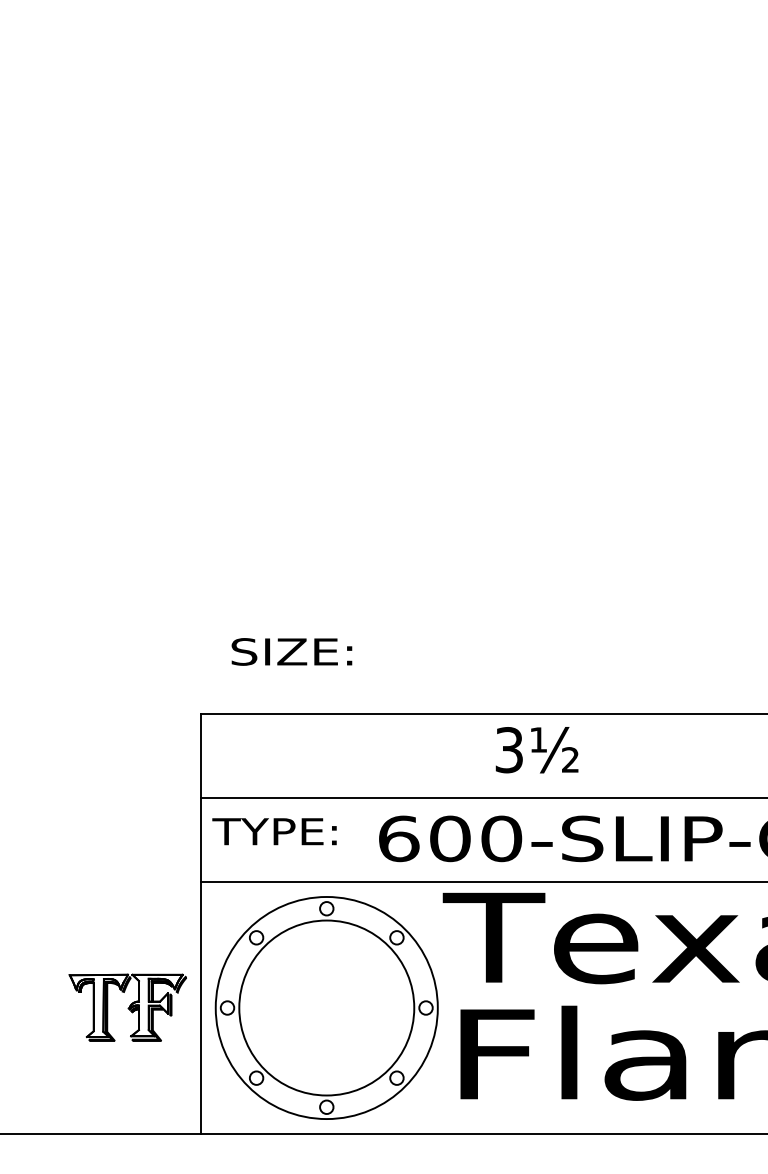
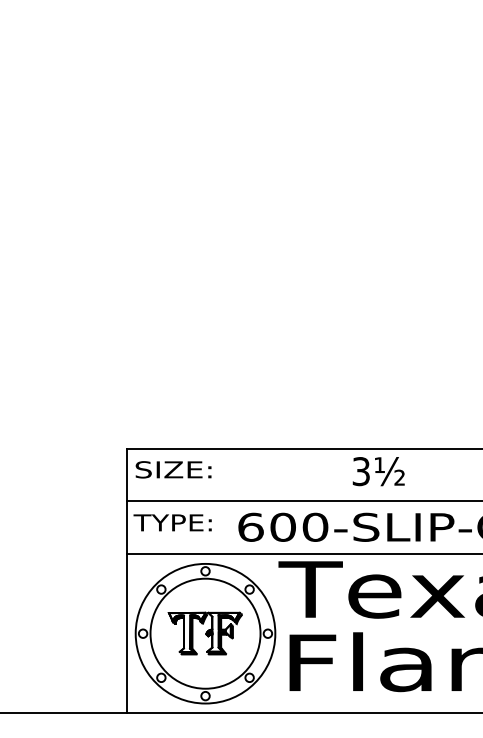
text: (291, 651) -> (173, 469), moved
text: (536, 750) -> (378, 471), moved
part: (126, 1007) -> (204, 633), moved

